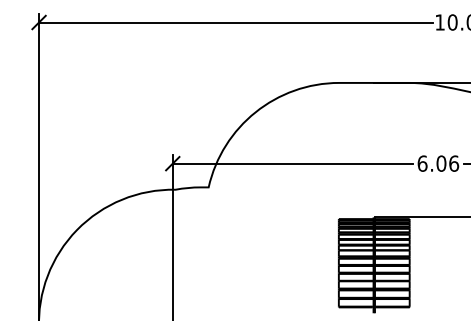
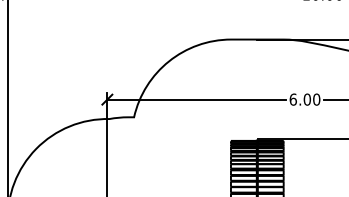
text: (454, 163) -> (317, 99), 6.06 -> 6.00

